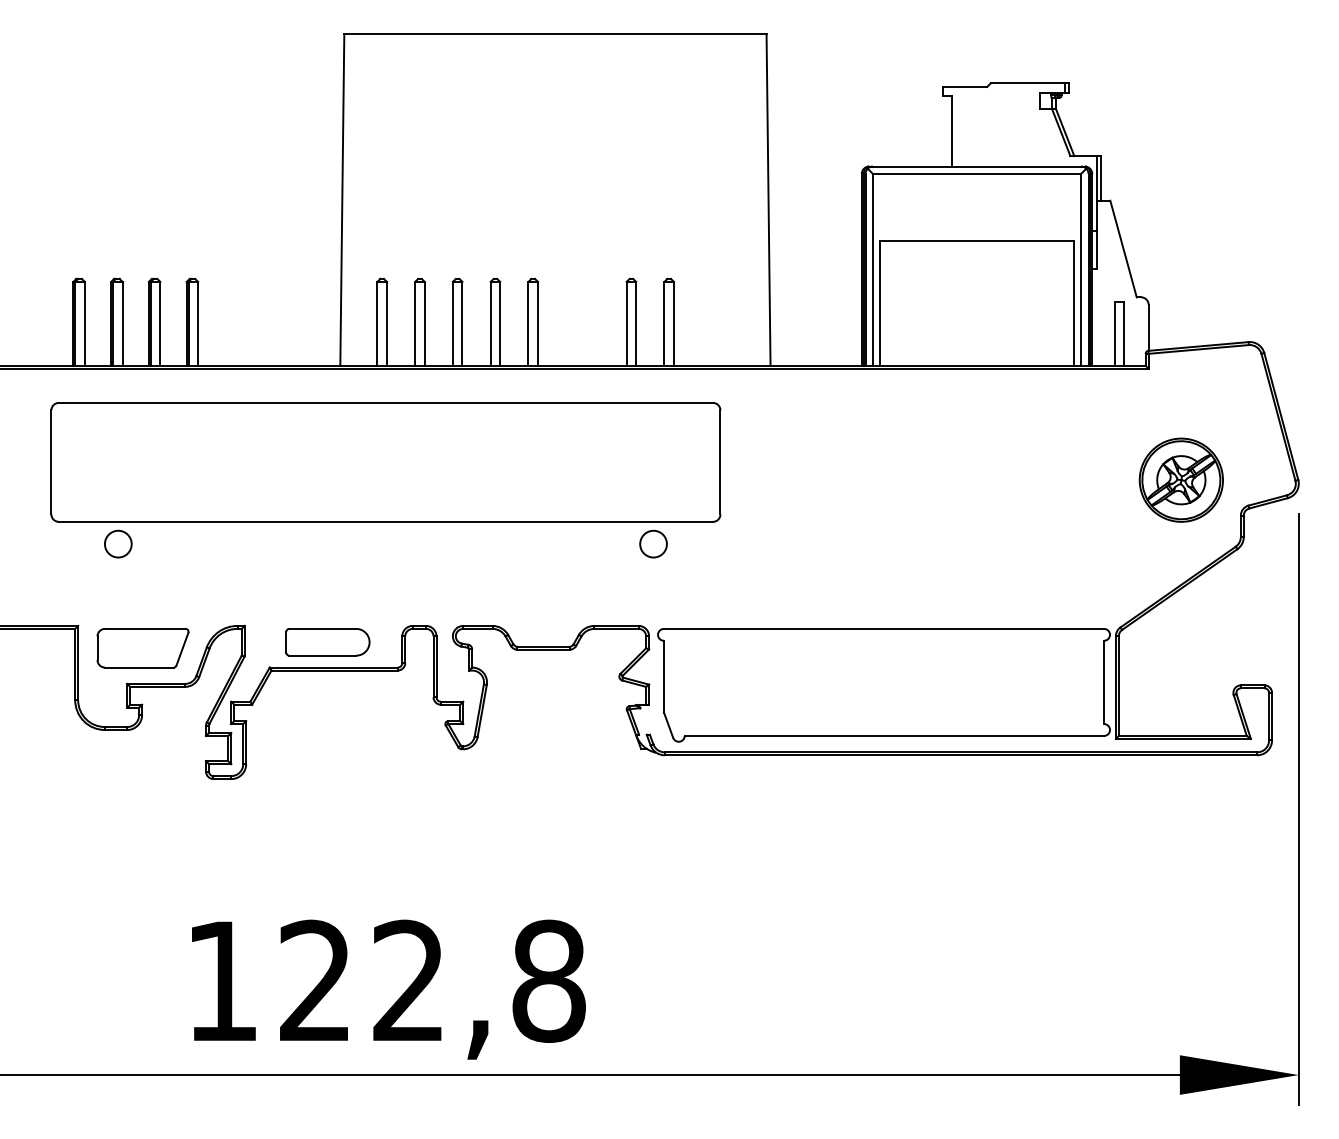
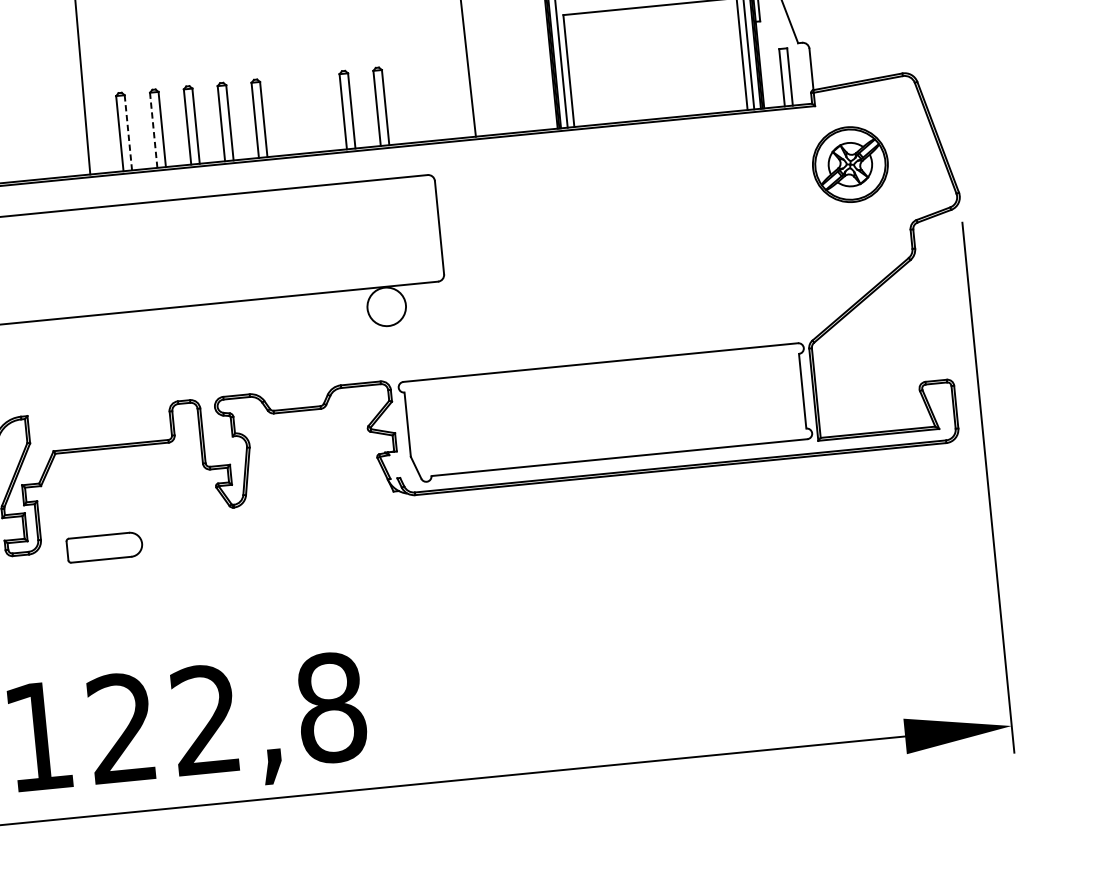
line: (386, 323) -> (127, 132), solid -> dashed
line: (415, 323) -> (153, 130), solid -> dashed
part: (1180, 479) -> (849, 164), moved
circle: (653, 543) -> (386, 306), size x1.6
part: (327, 642) -> (104, 547), moved

